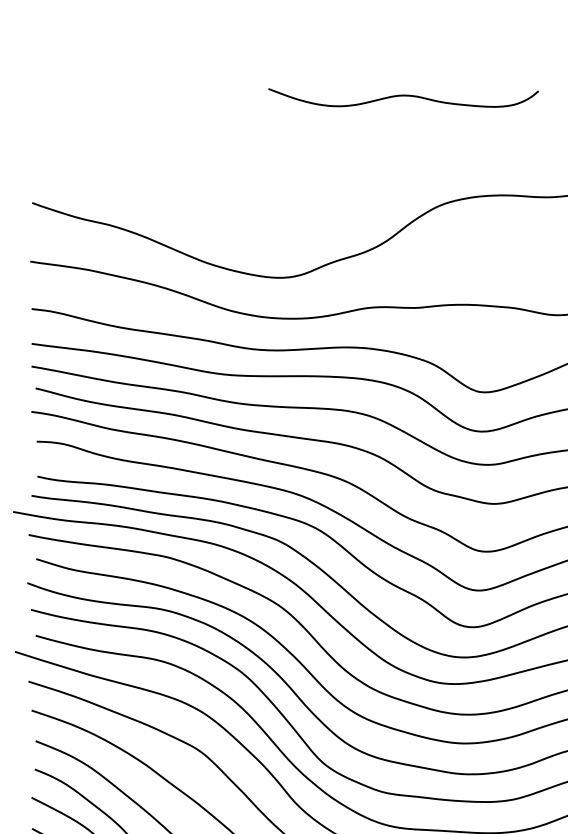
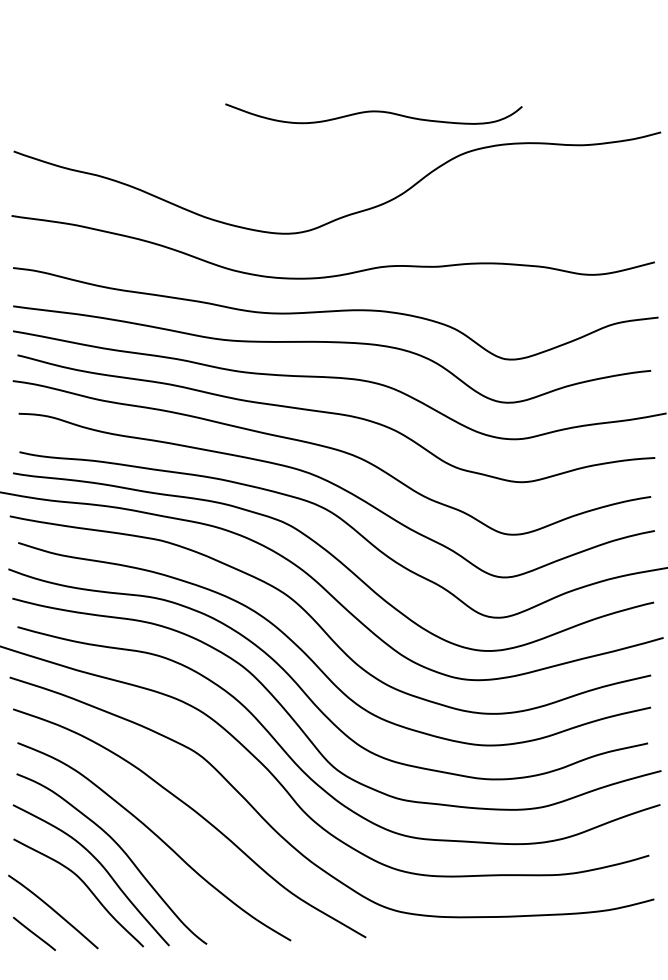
curve: (403, 96) -> (373, 112), moved

